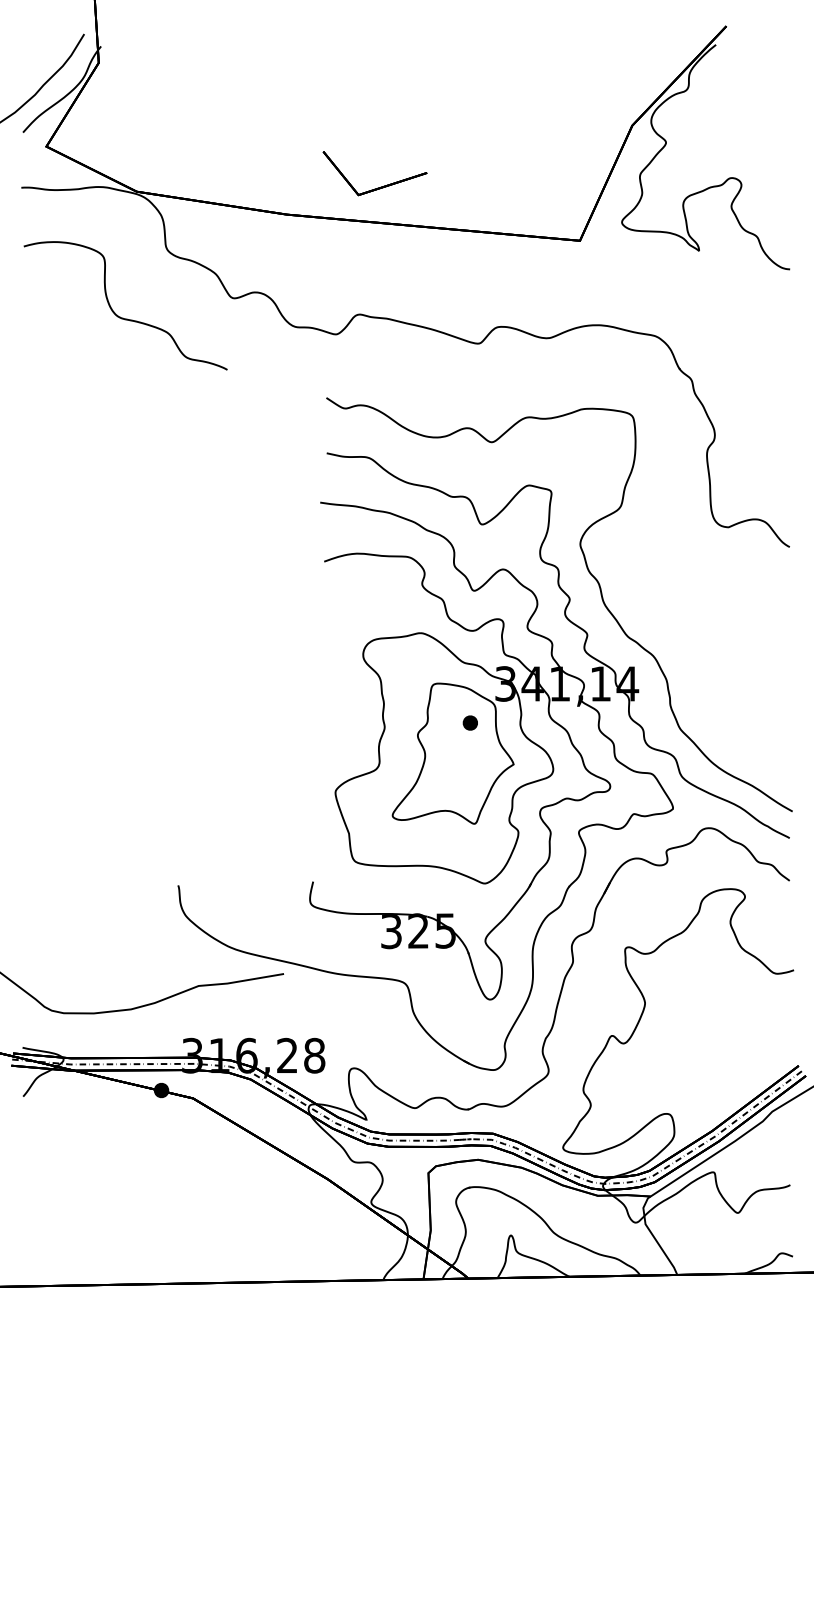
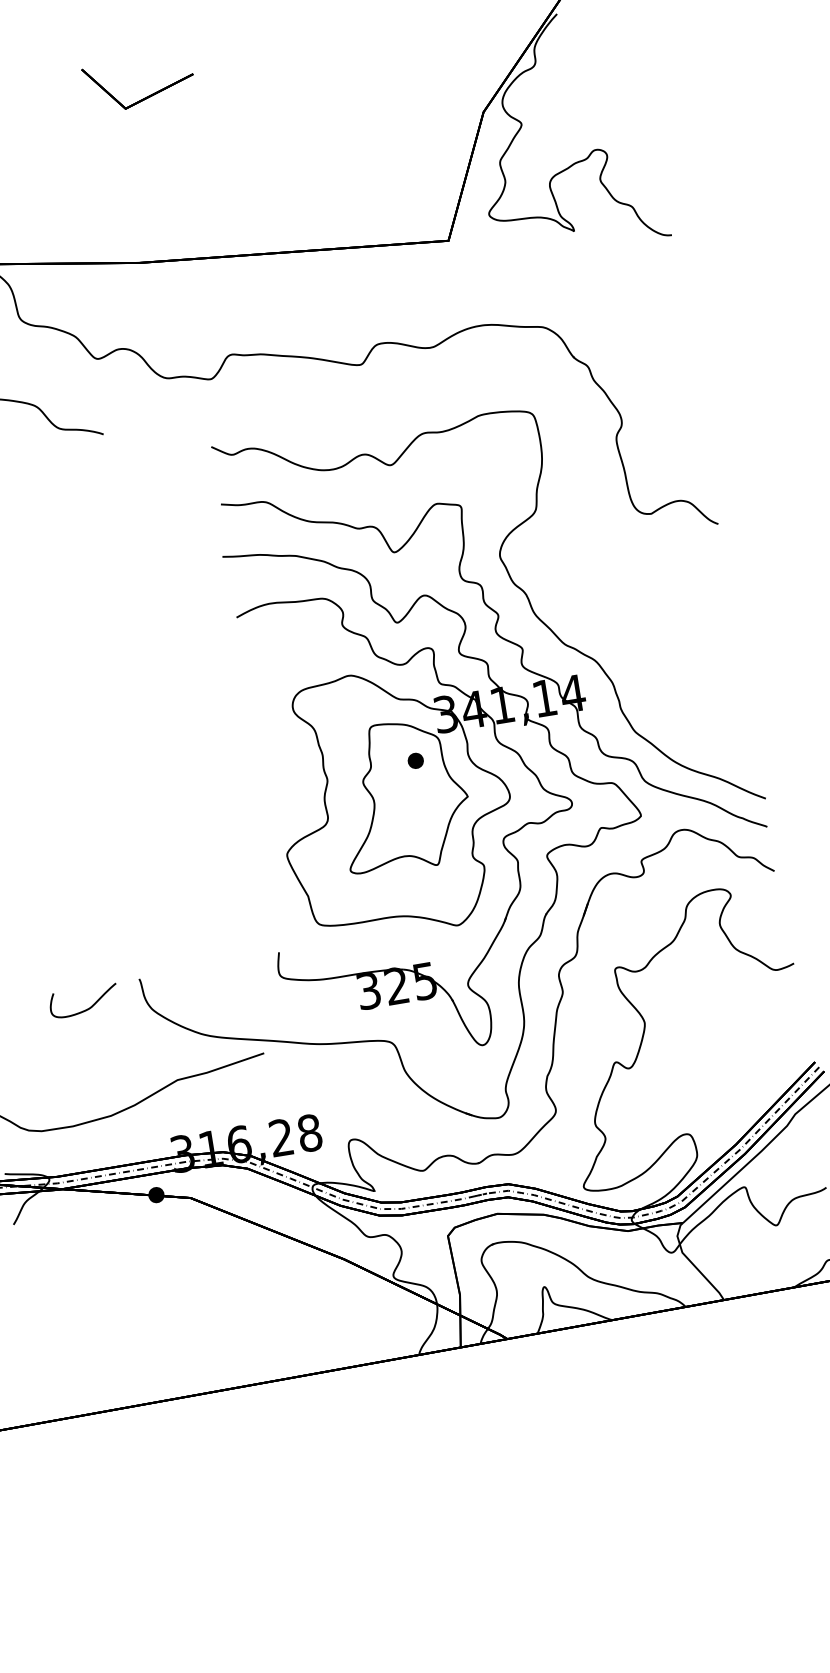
part: (380, 186) -> (147, 96), moved
curve: (126, 904) -> (88, 1007), added

